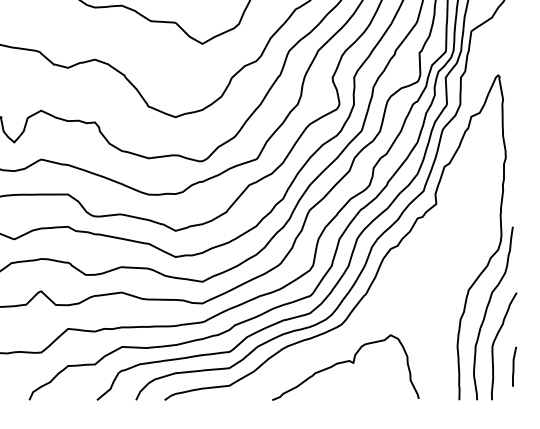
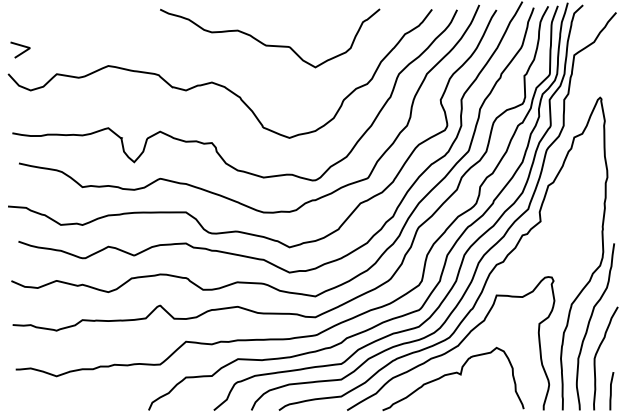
curve: (346, 333) -> (454, 346), added
line: (514, 367) -> (611, 391), moved

